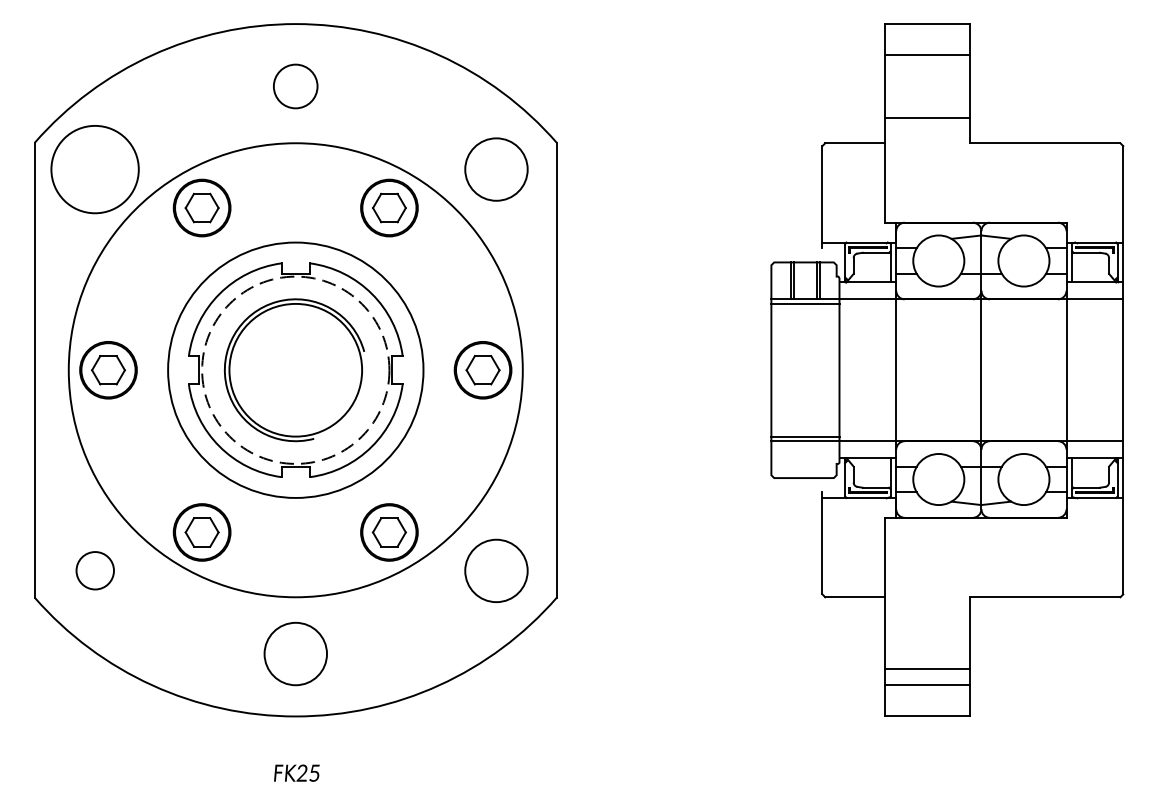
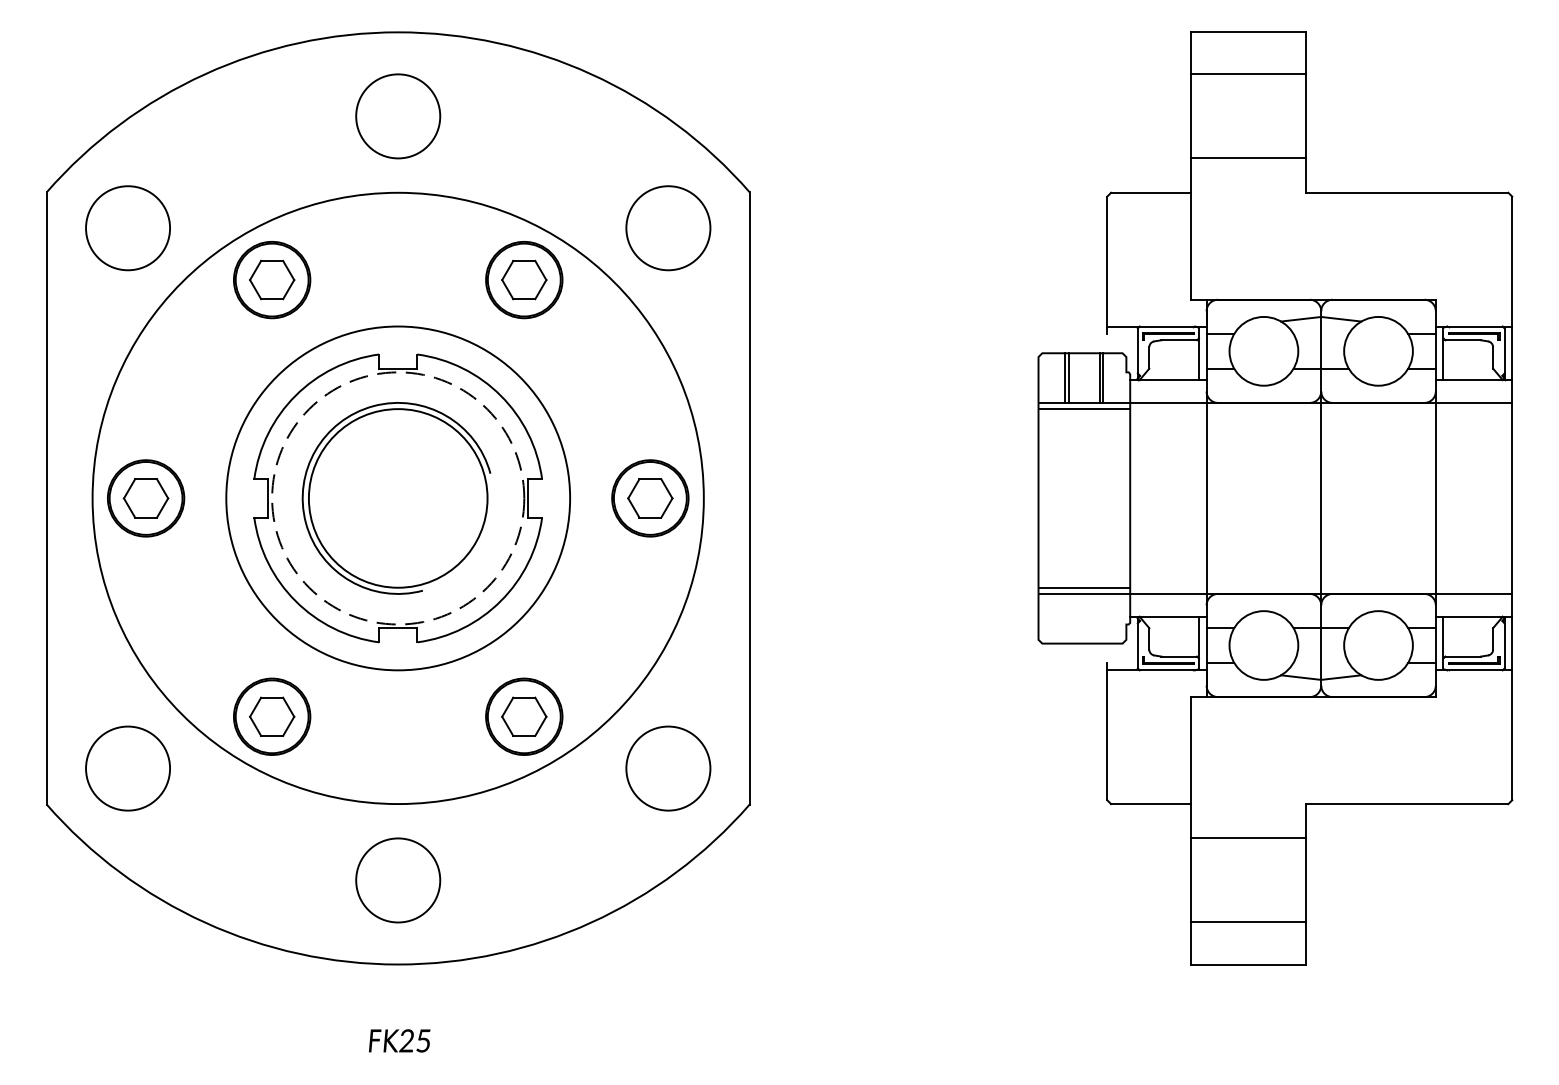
circle: (295, 86) -> (397, 116), size x1.43
circle: (94, 169) -> (127, 228), size x0.71
circle: (95, 570) -> (128, 768), size x1.67
line: (927, 668) -> (1248, 838), moved

